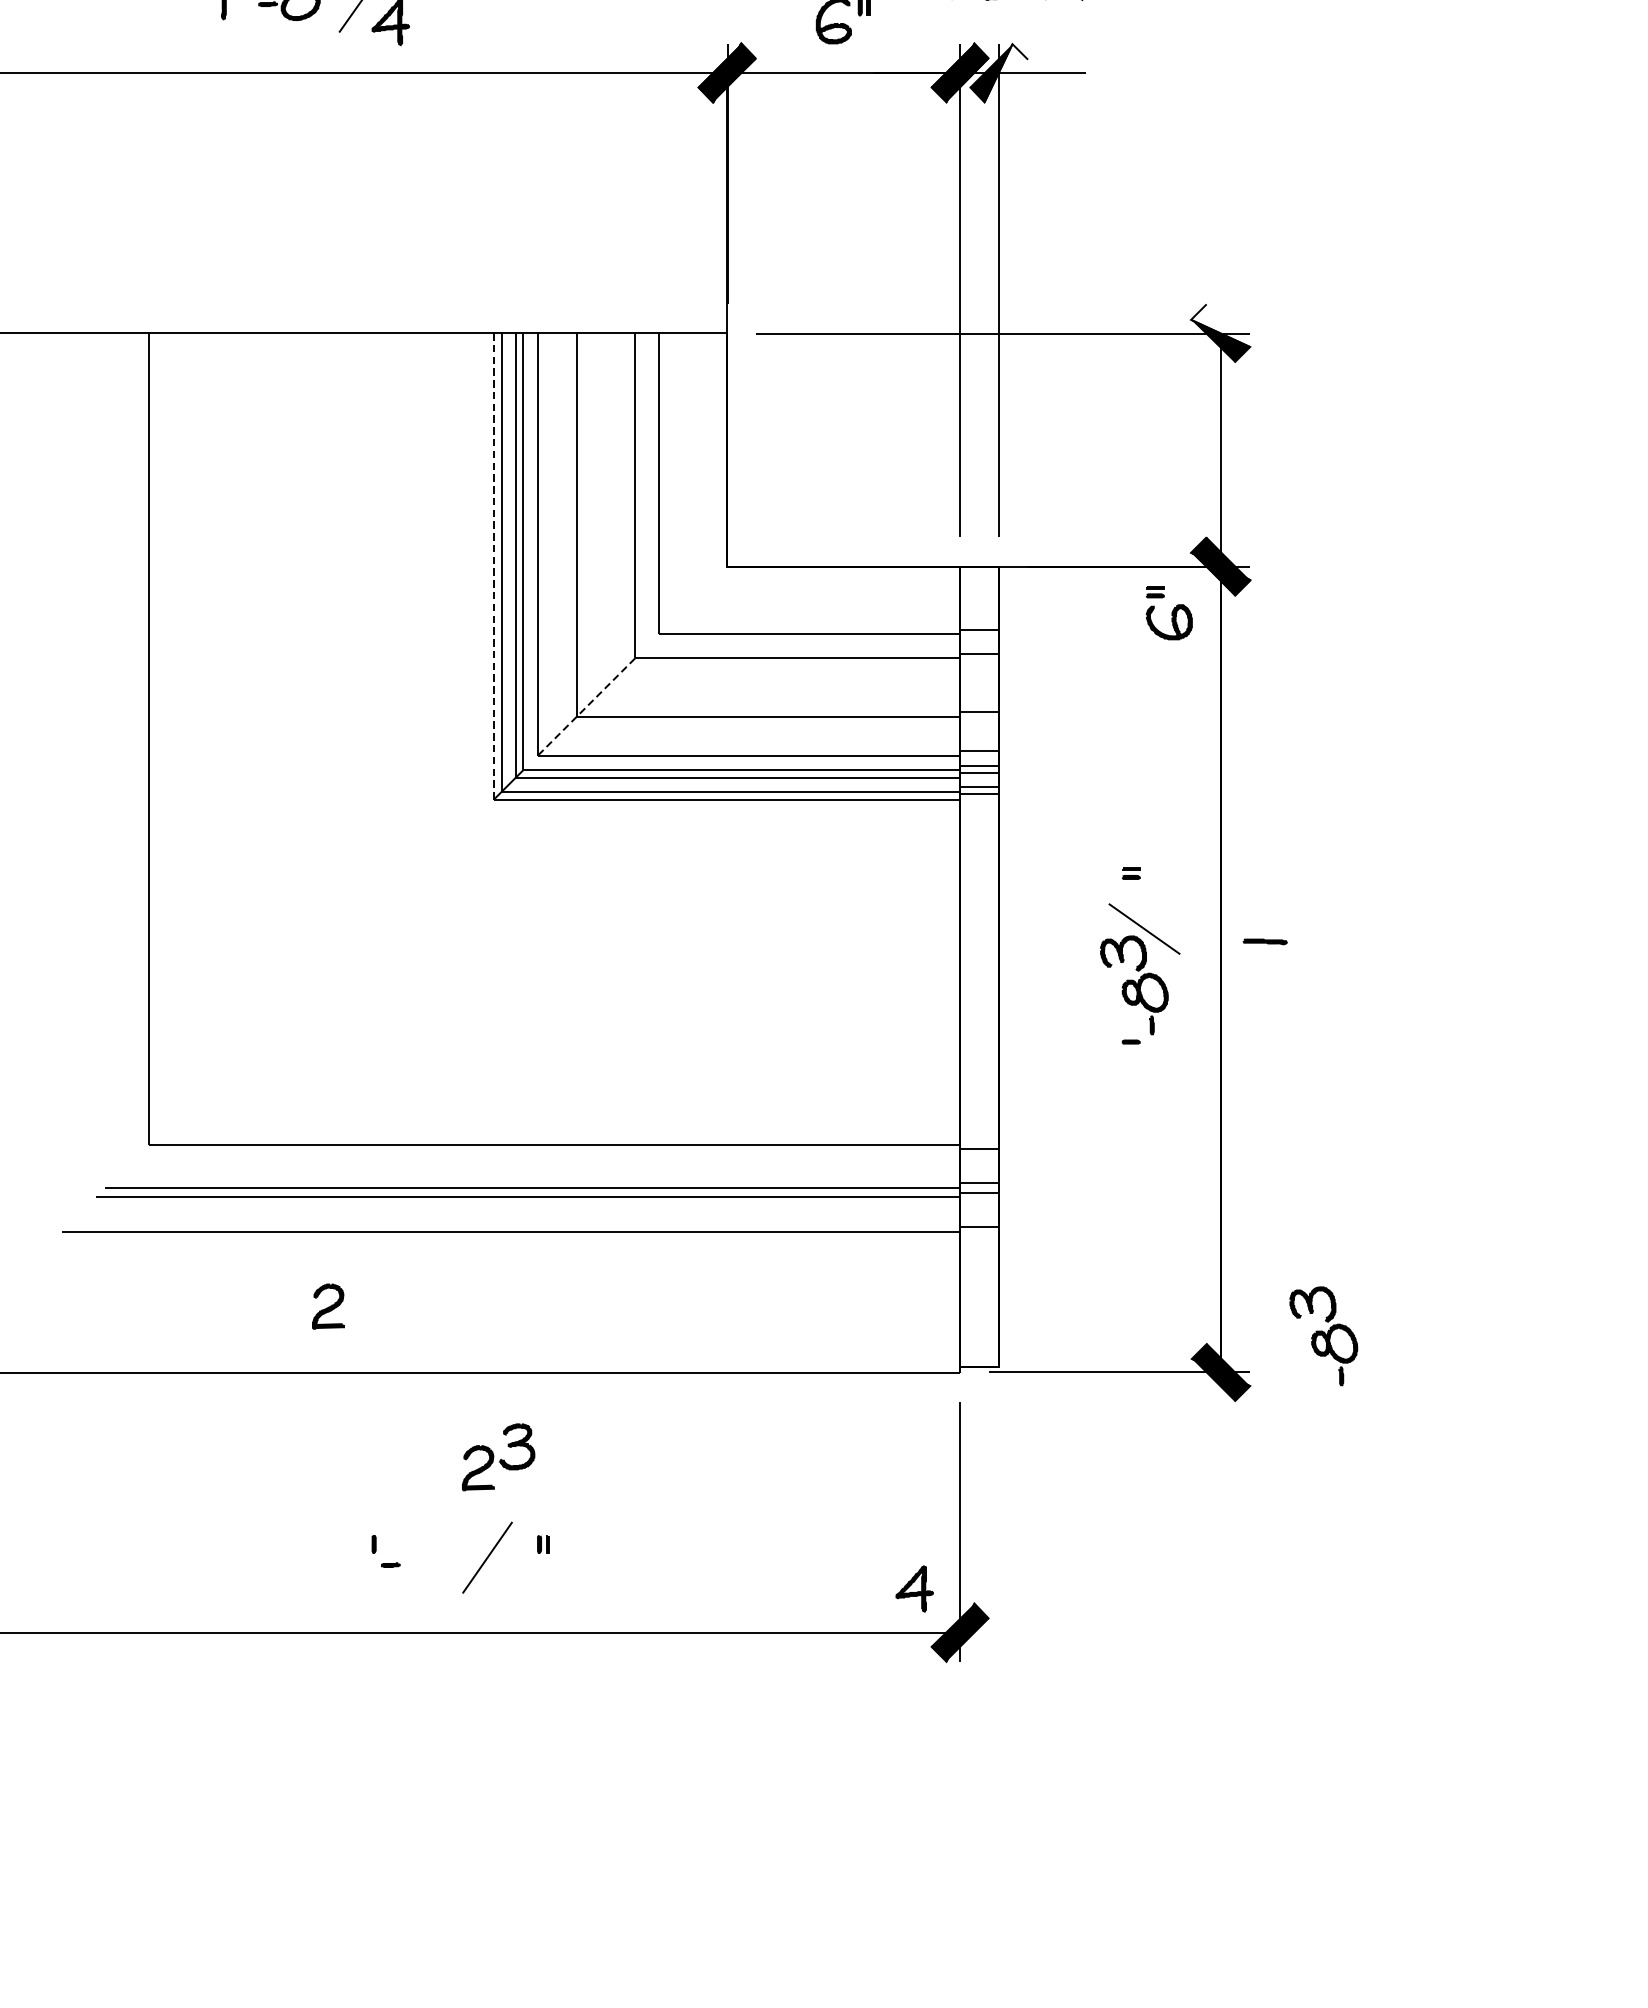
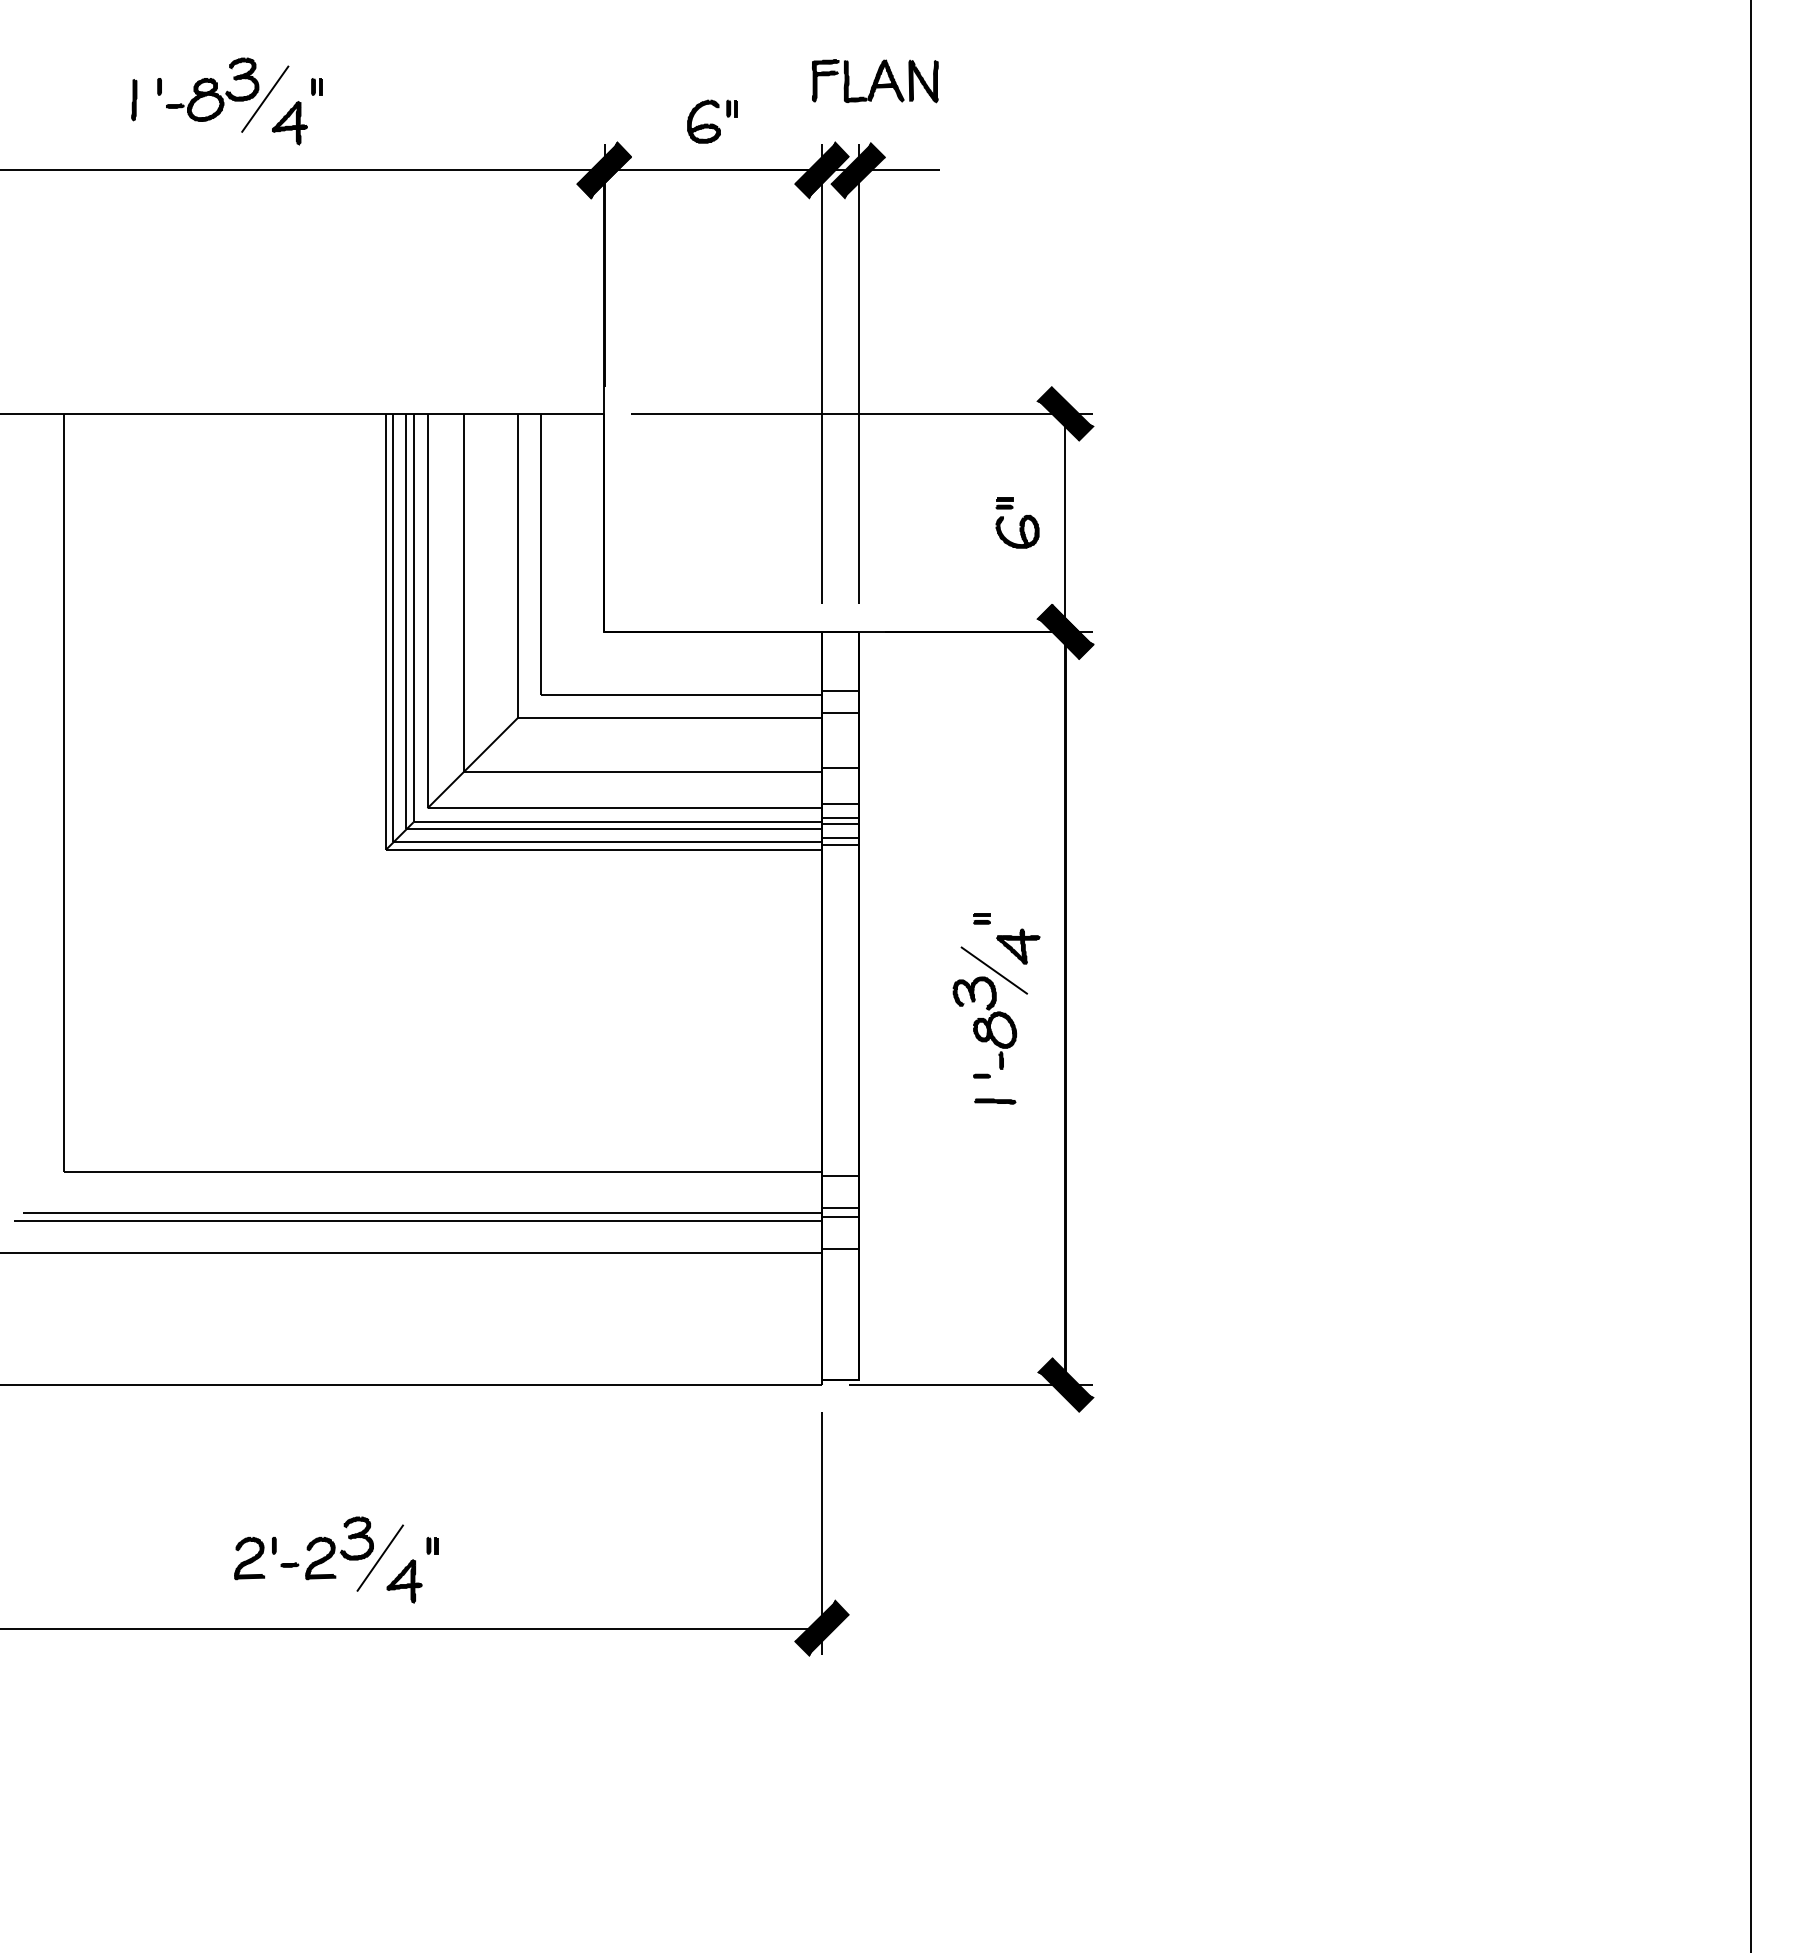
fill: (1005, 73) -> (864, 170), added
fill: (1220, 325) -> (1065, 406), added
line: (494, 567) -> (386, 632), dashed -> solid
part: (1169, 612) -> (1017, 522), moved
line: (586, 707) -> (472, 763), dashed -> solid
part: (1170, 903) -> (1018, 946), added
part: (1265, 941) -> (995, 1101), moved
part: (328, 1306) -> (249, 1558), moved
part: (1323, 1335) -> (1161, 1350), removed
part: (498, 1457) -> (339, 1548), moved
part: (914, 1589) -> (404, 1581), moved

